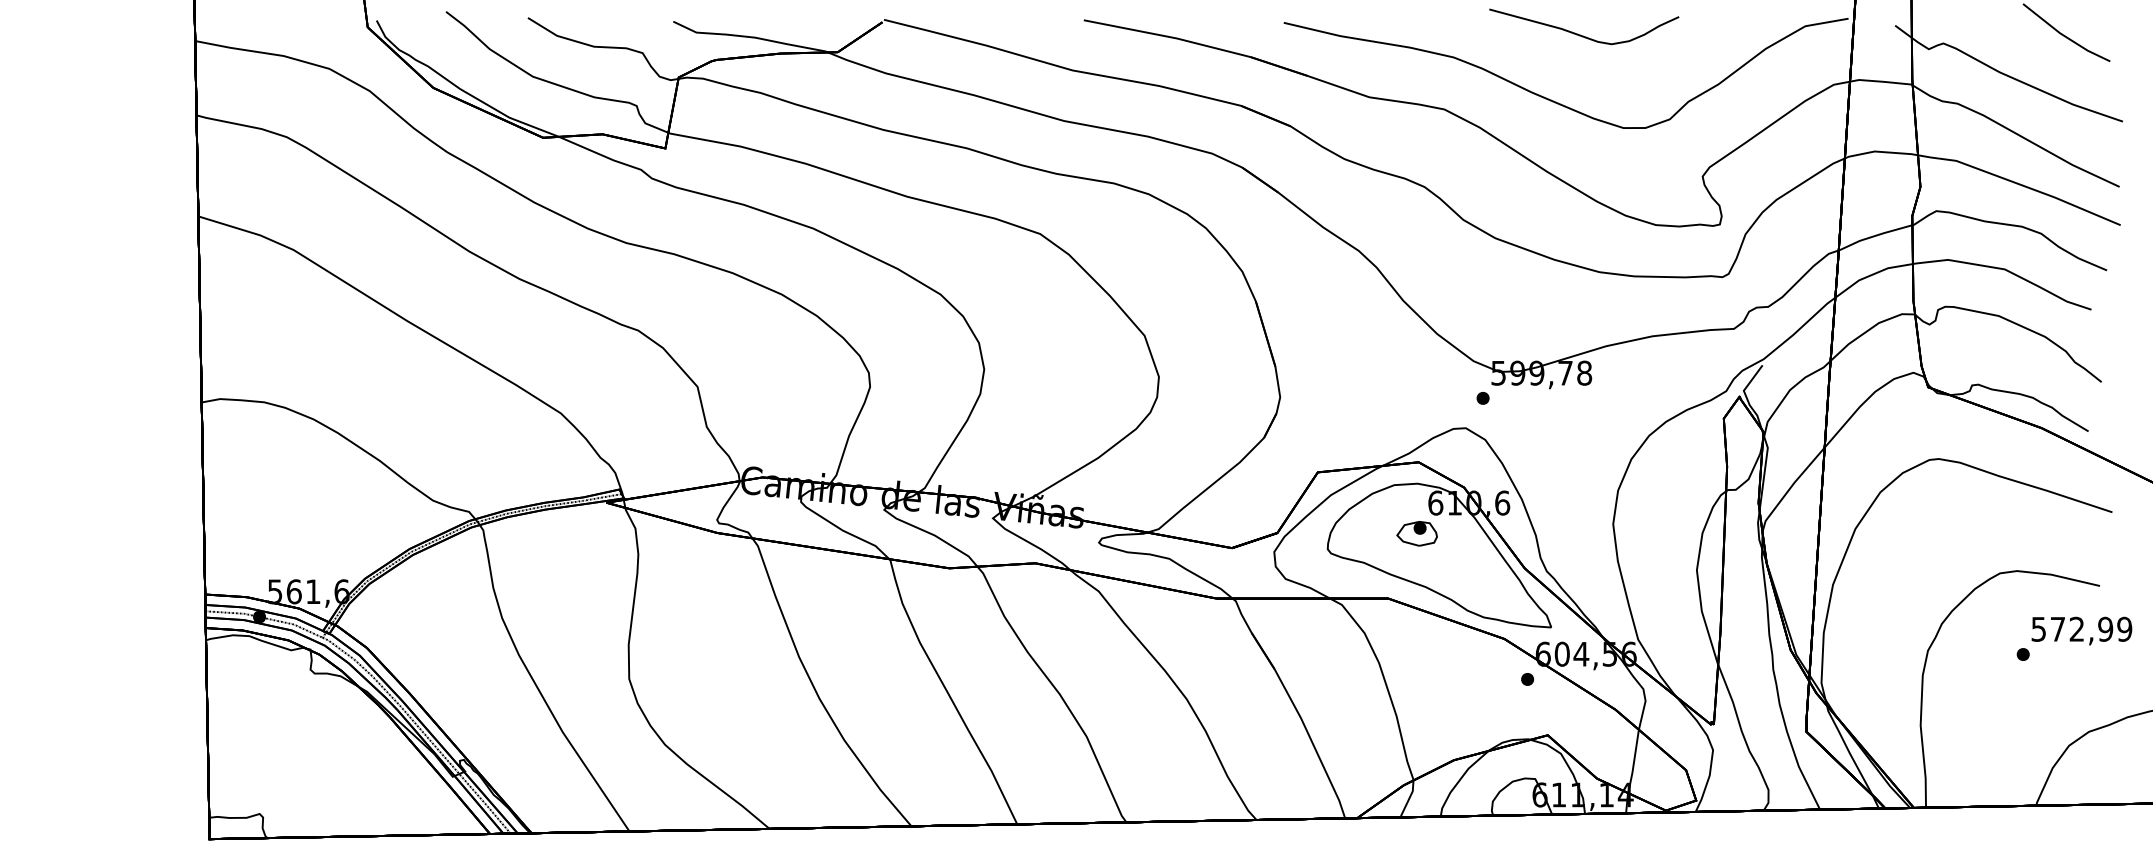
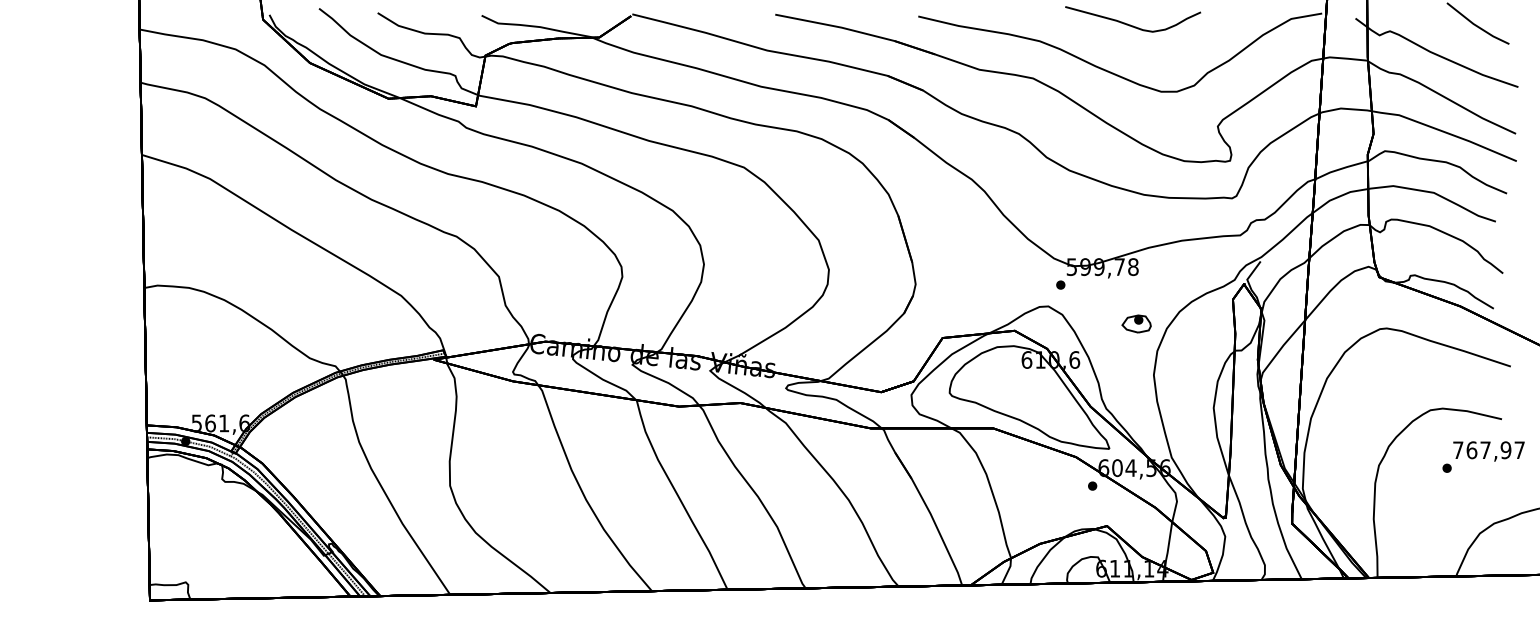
part: (1416, 533) -> (1136, 323), moved
text: (2081, 628) -> (1488, 449), 572,99 -> 767,97

